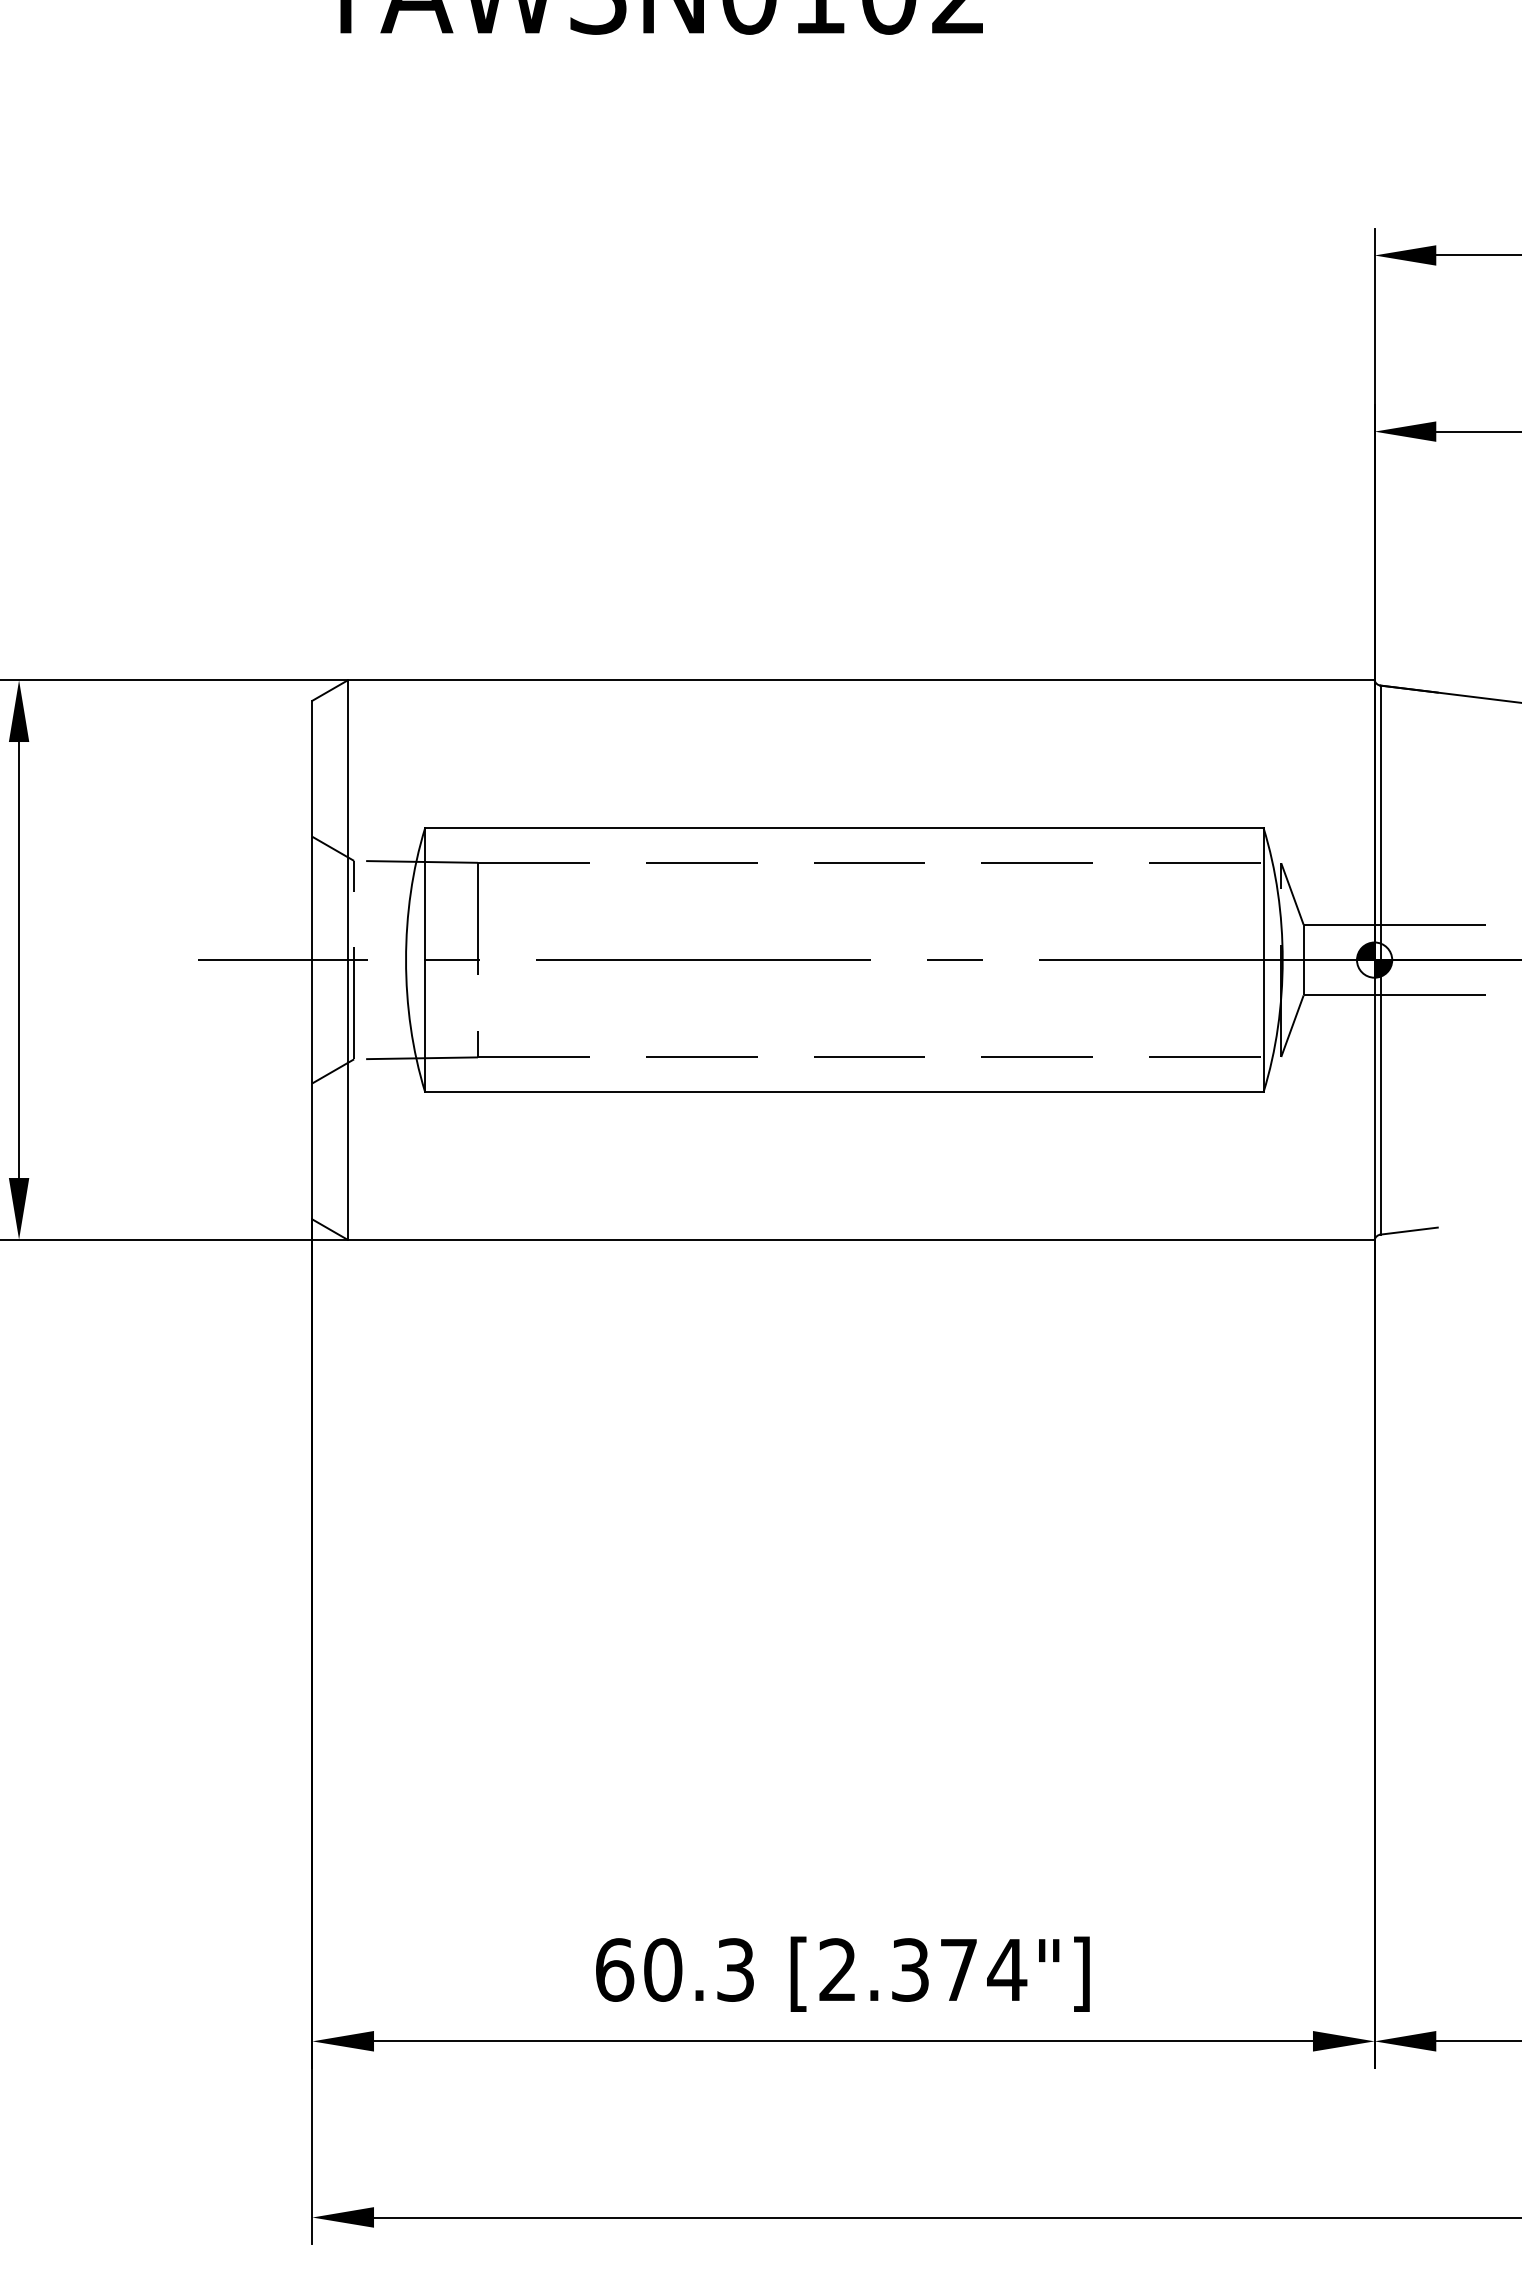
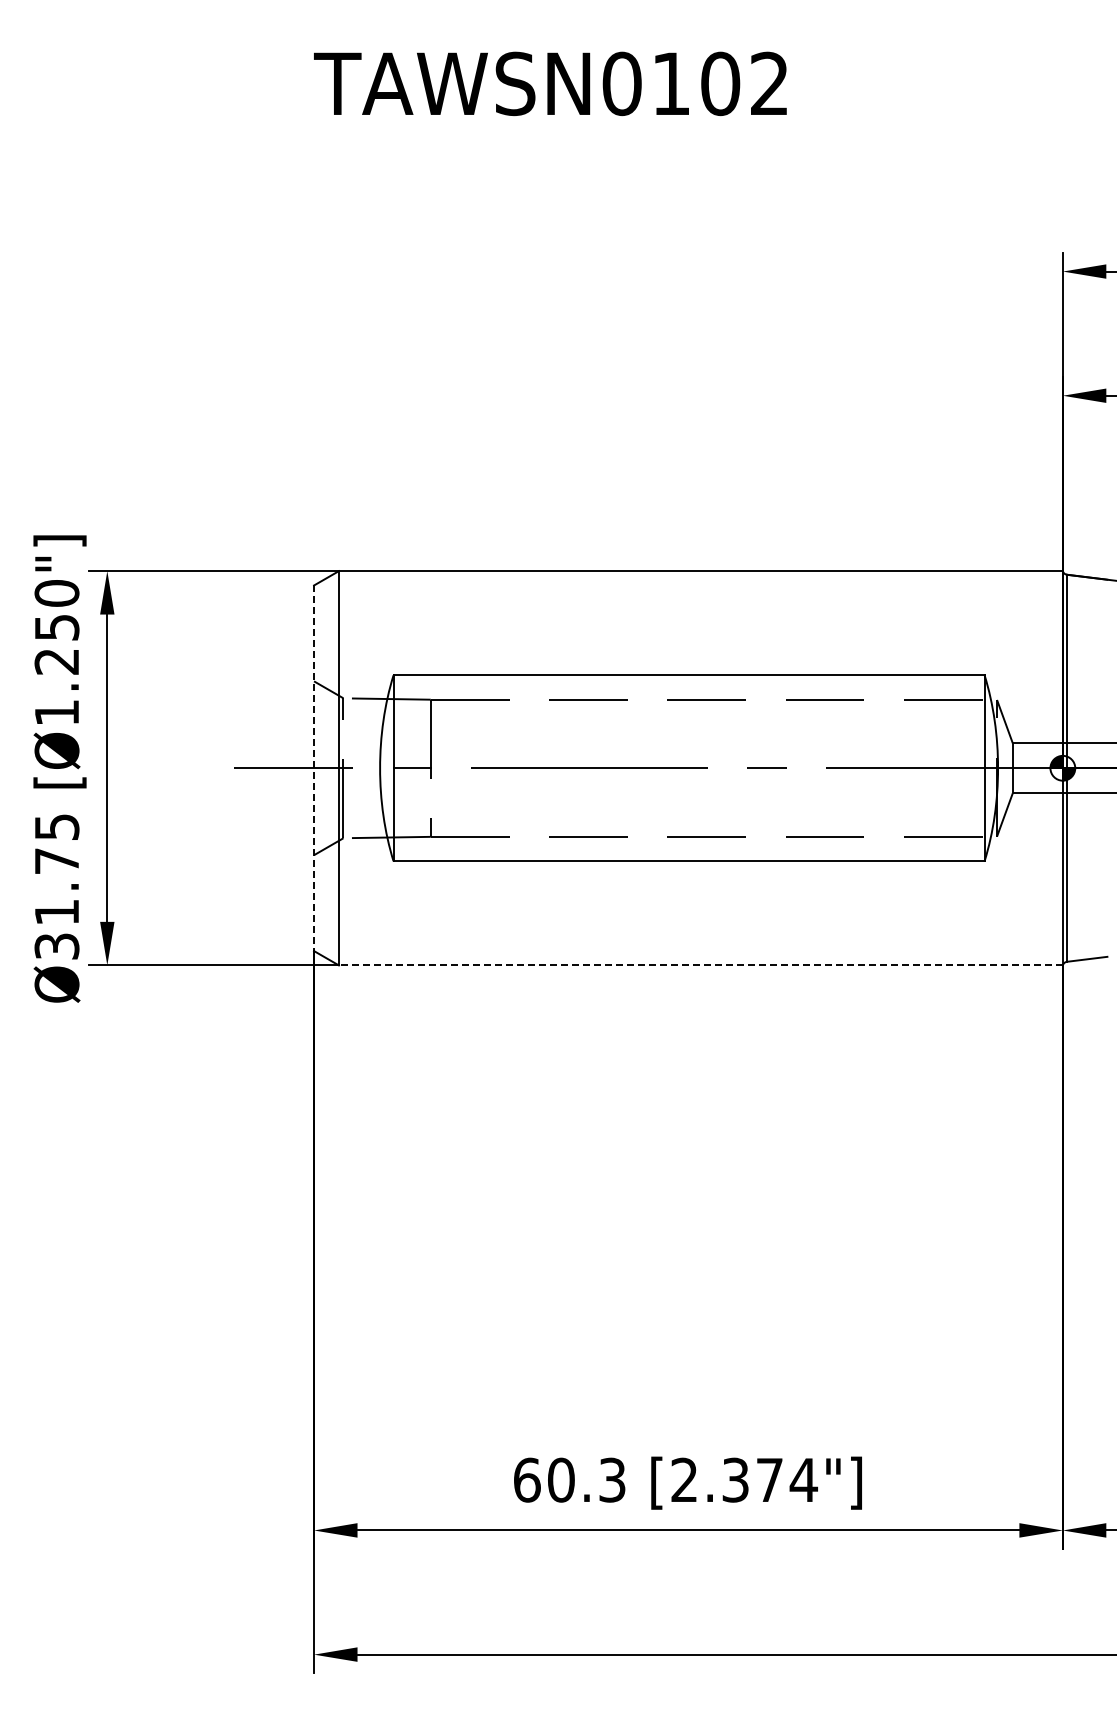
line: (312, 960) -> (314, 768), solid -> dashed
line: (860, 1239) -> (700, 965), solid -> dashed

